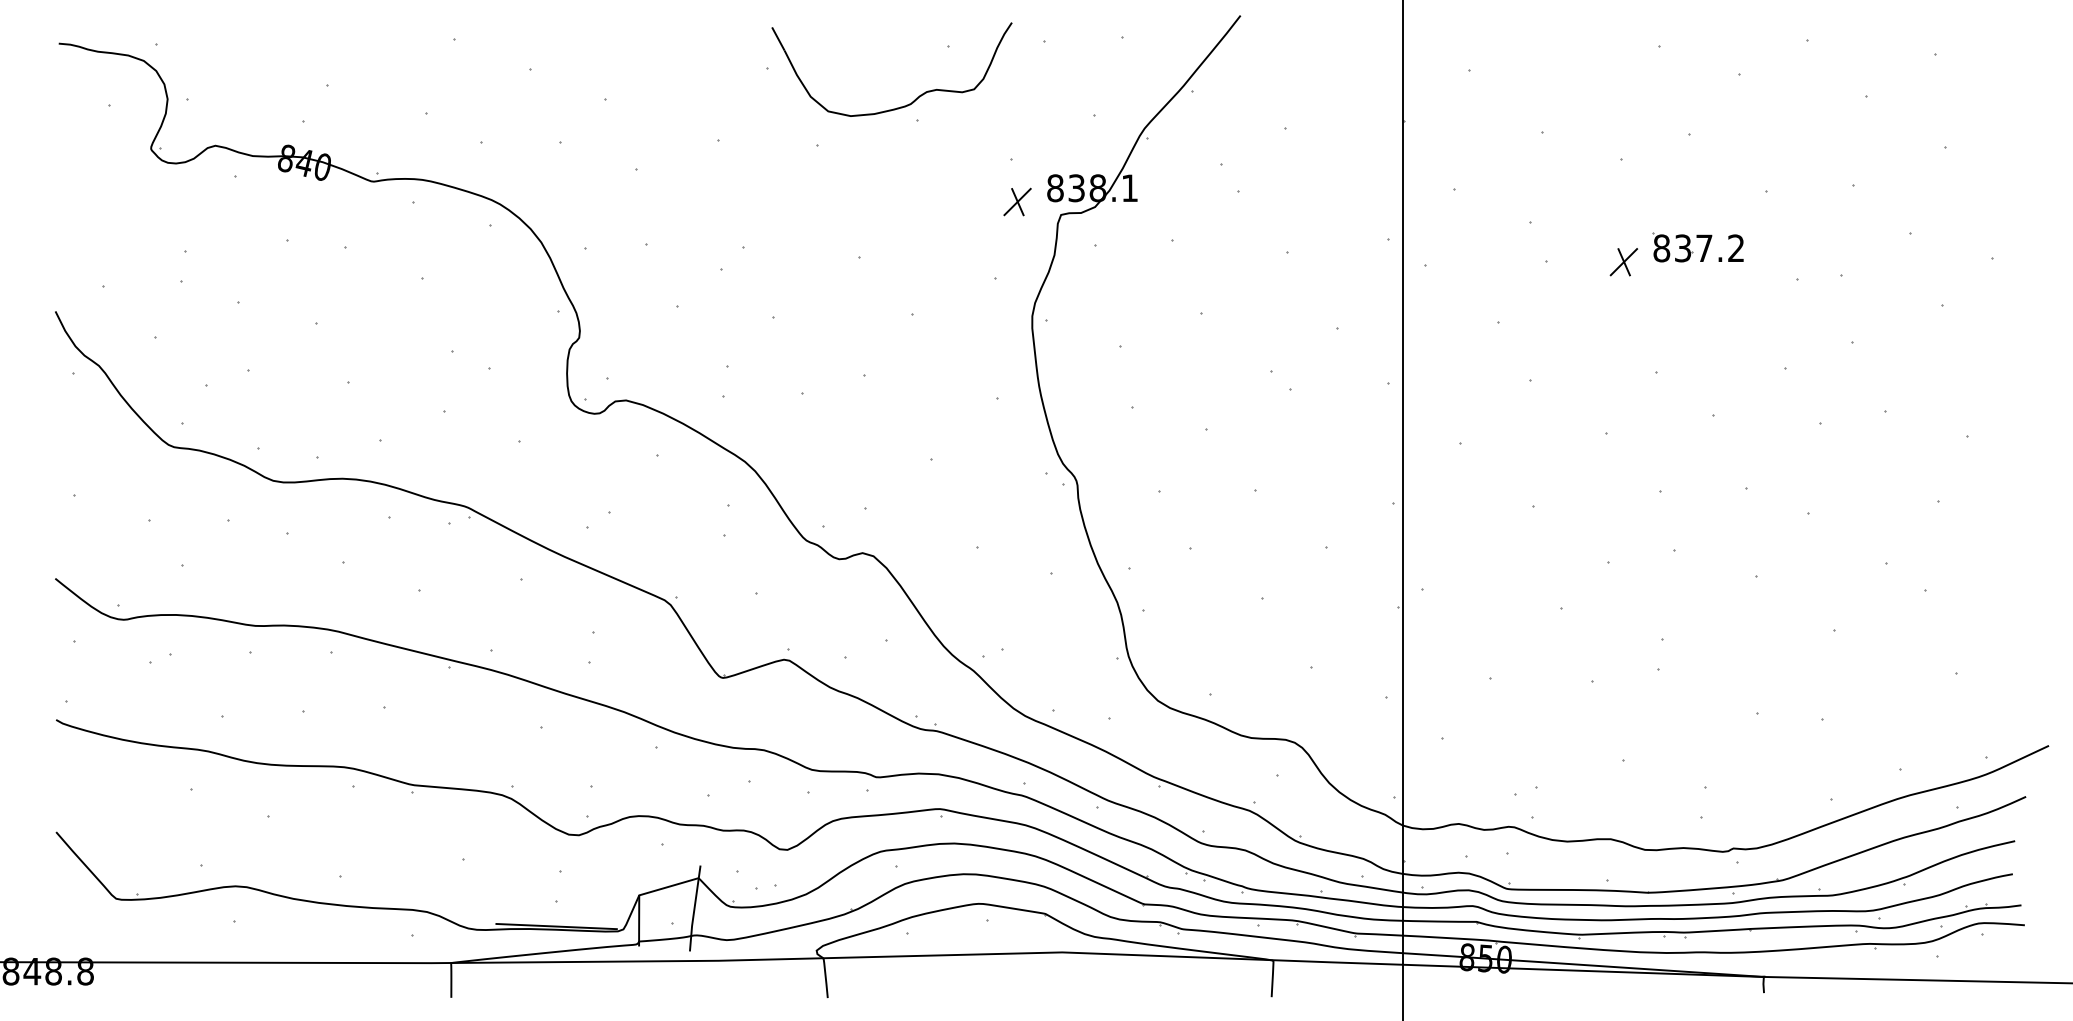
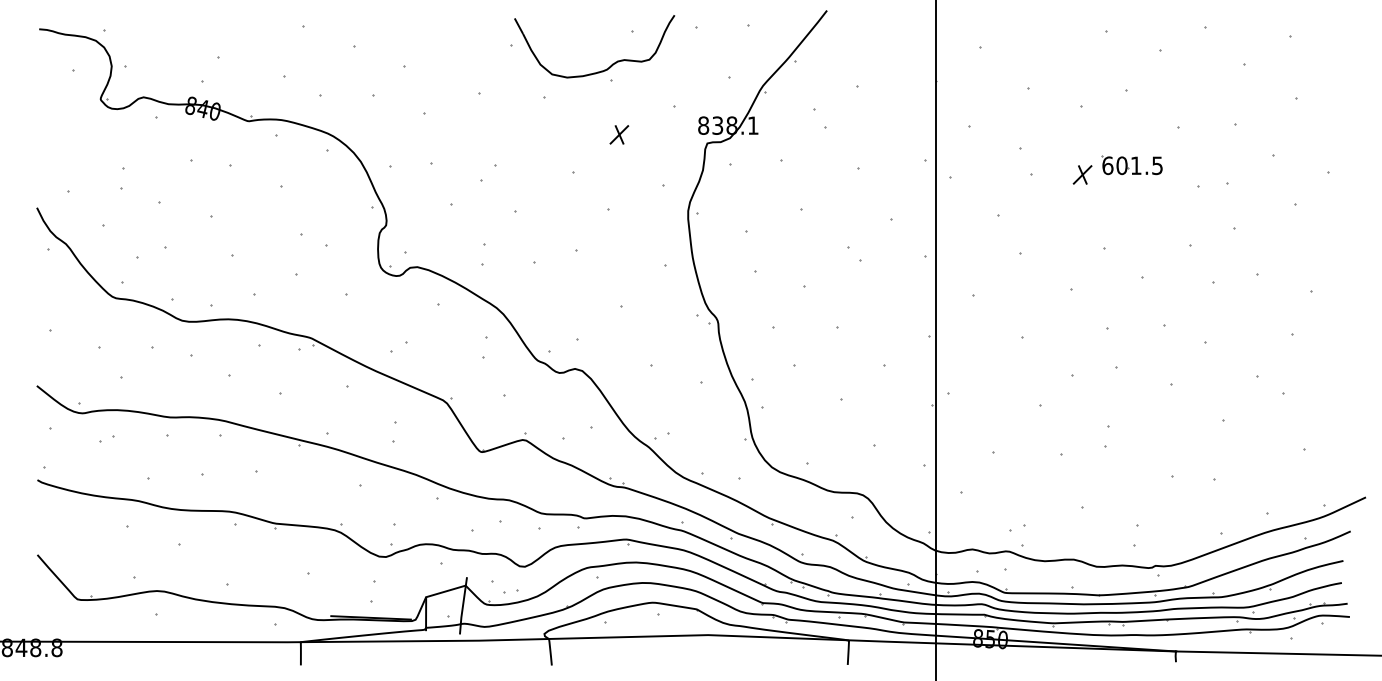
part: (1017, 201) -> (619, 134), moved
text: (1698, 248) -> (1132, 165), 837.2 -> 601.5

